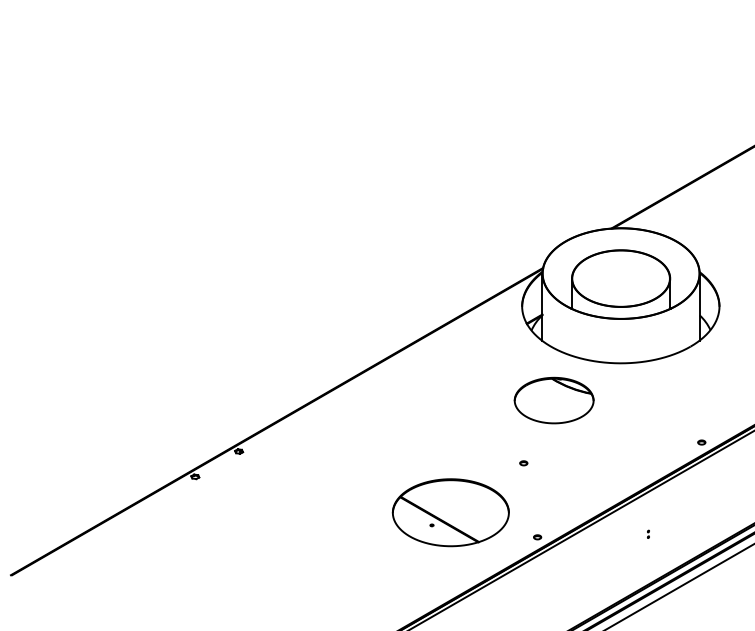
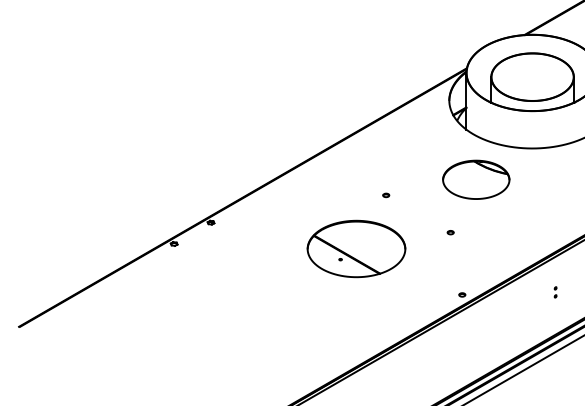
part: (446, 419) -> (385, 195), added
part: (450, 512) -> (356, 248), moved
part: (648, 534) -> (555, 292), size x1.67

